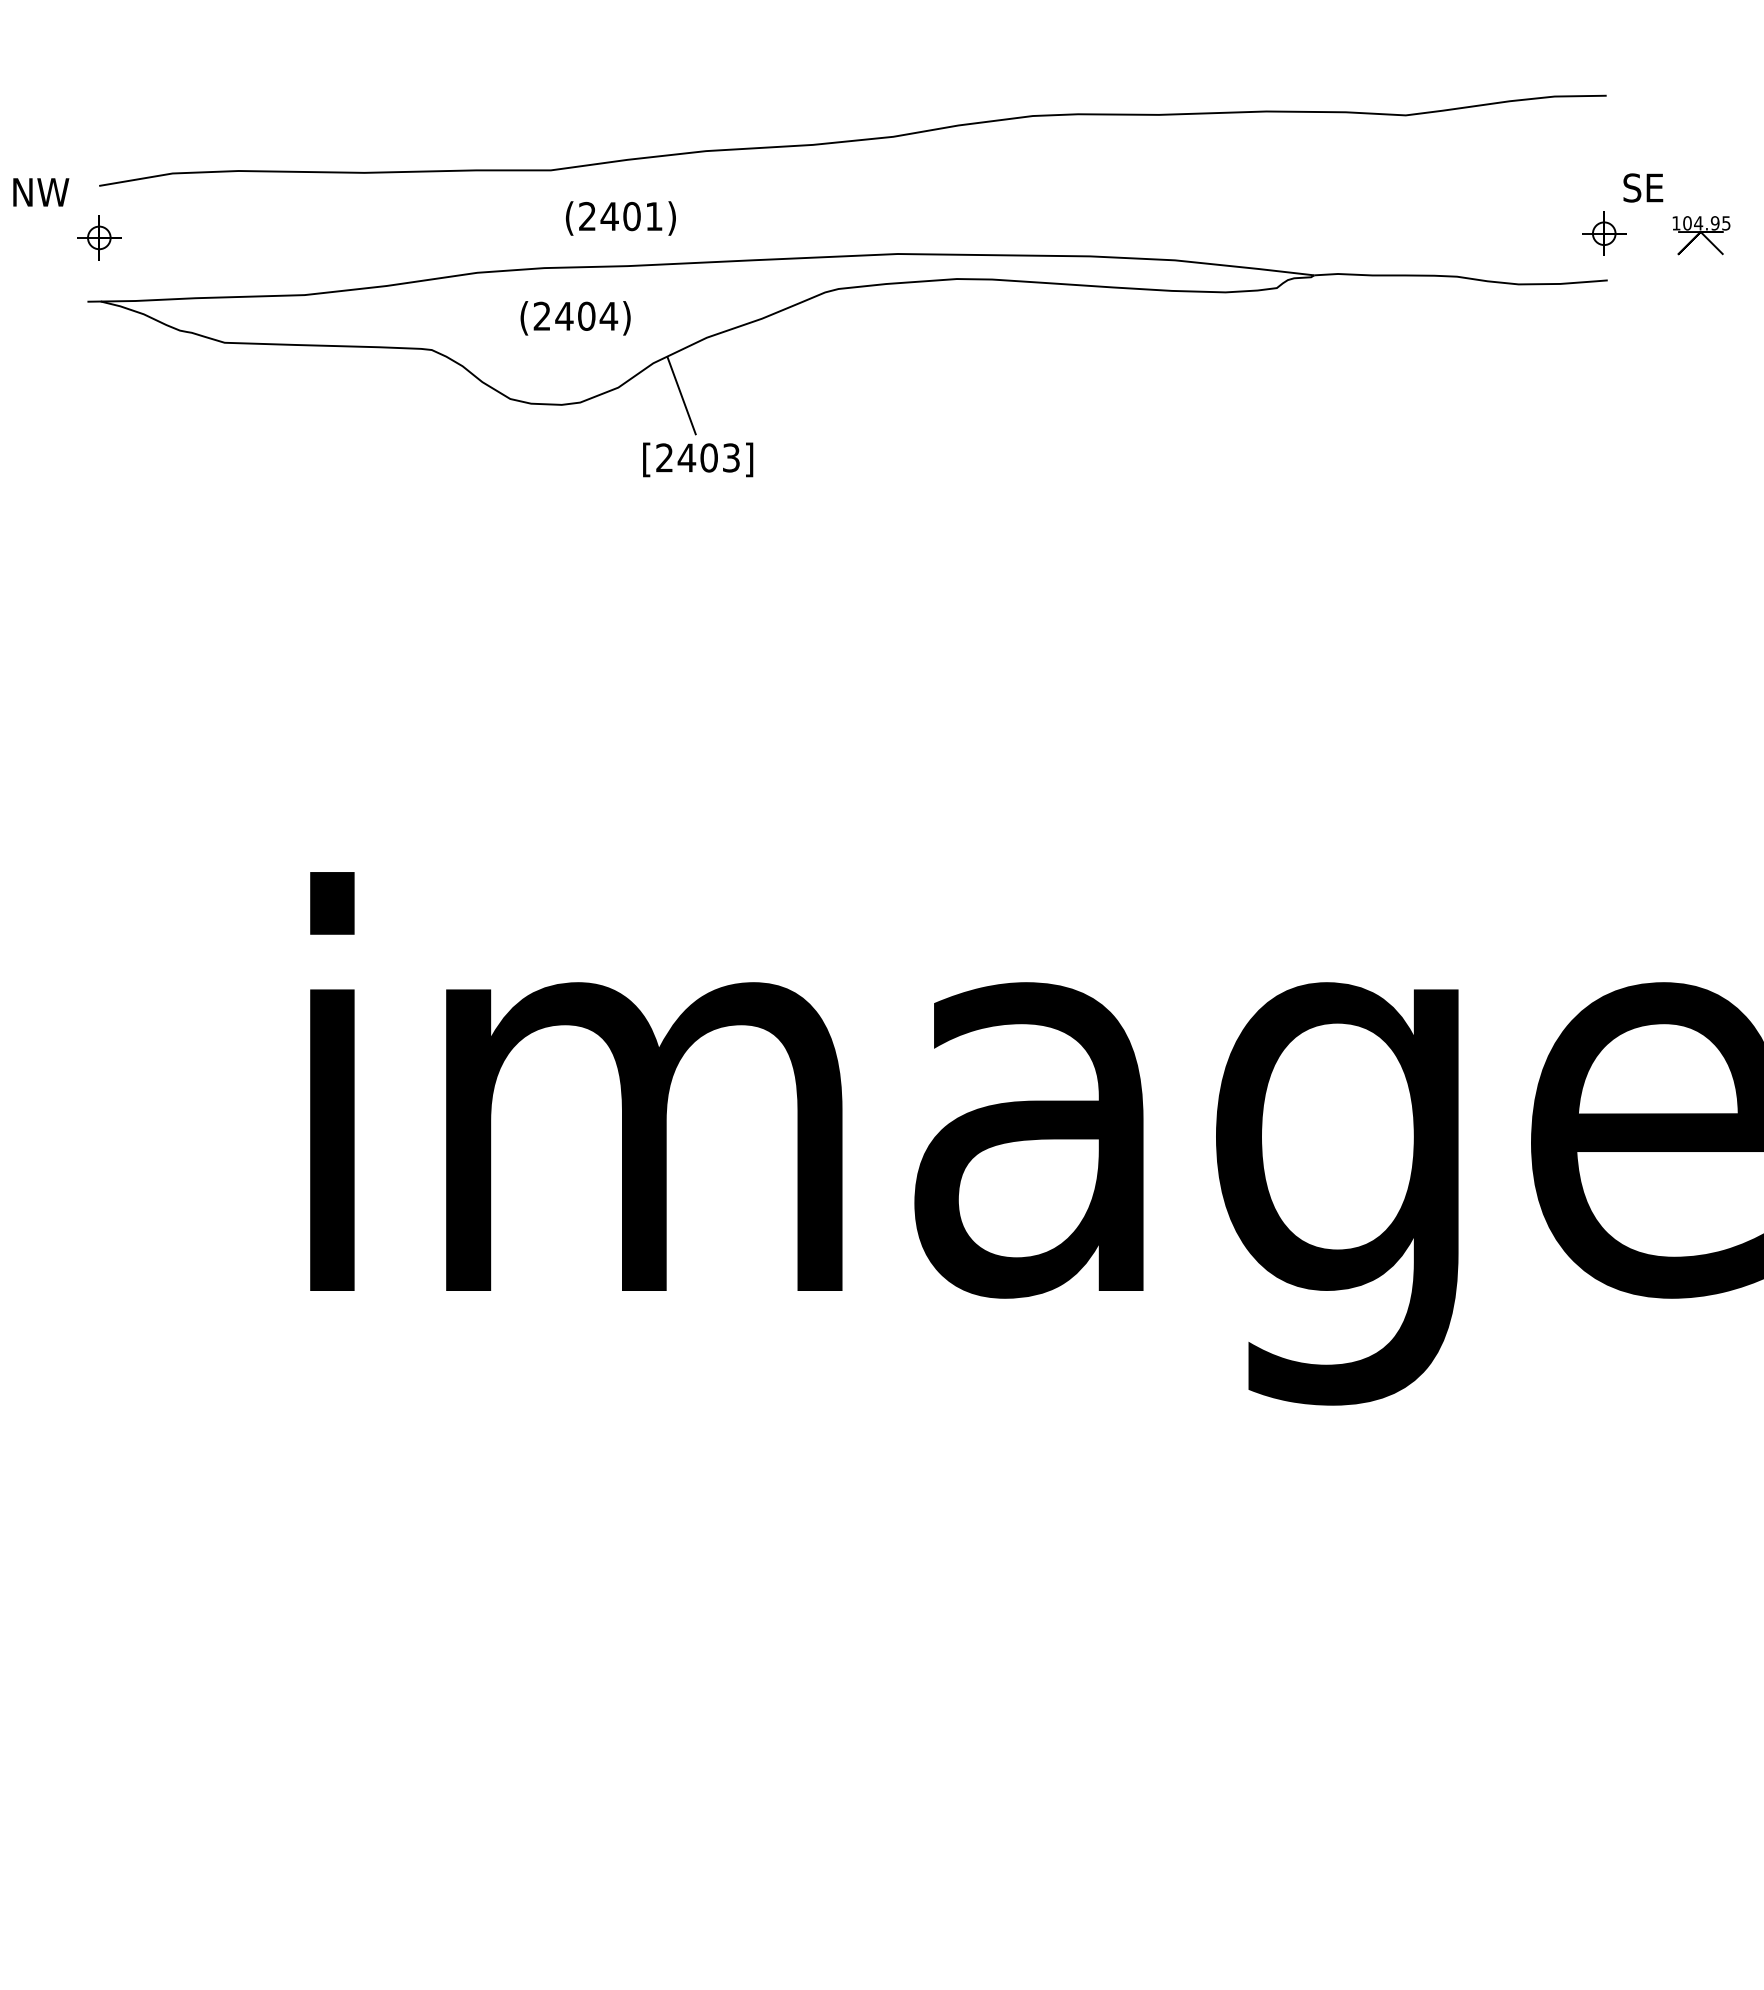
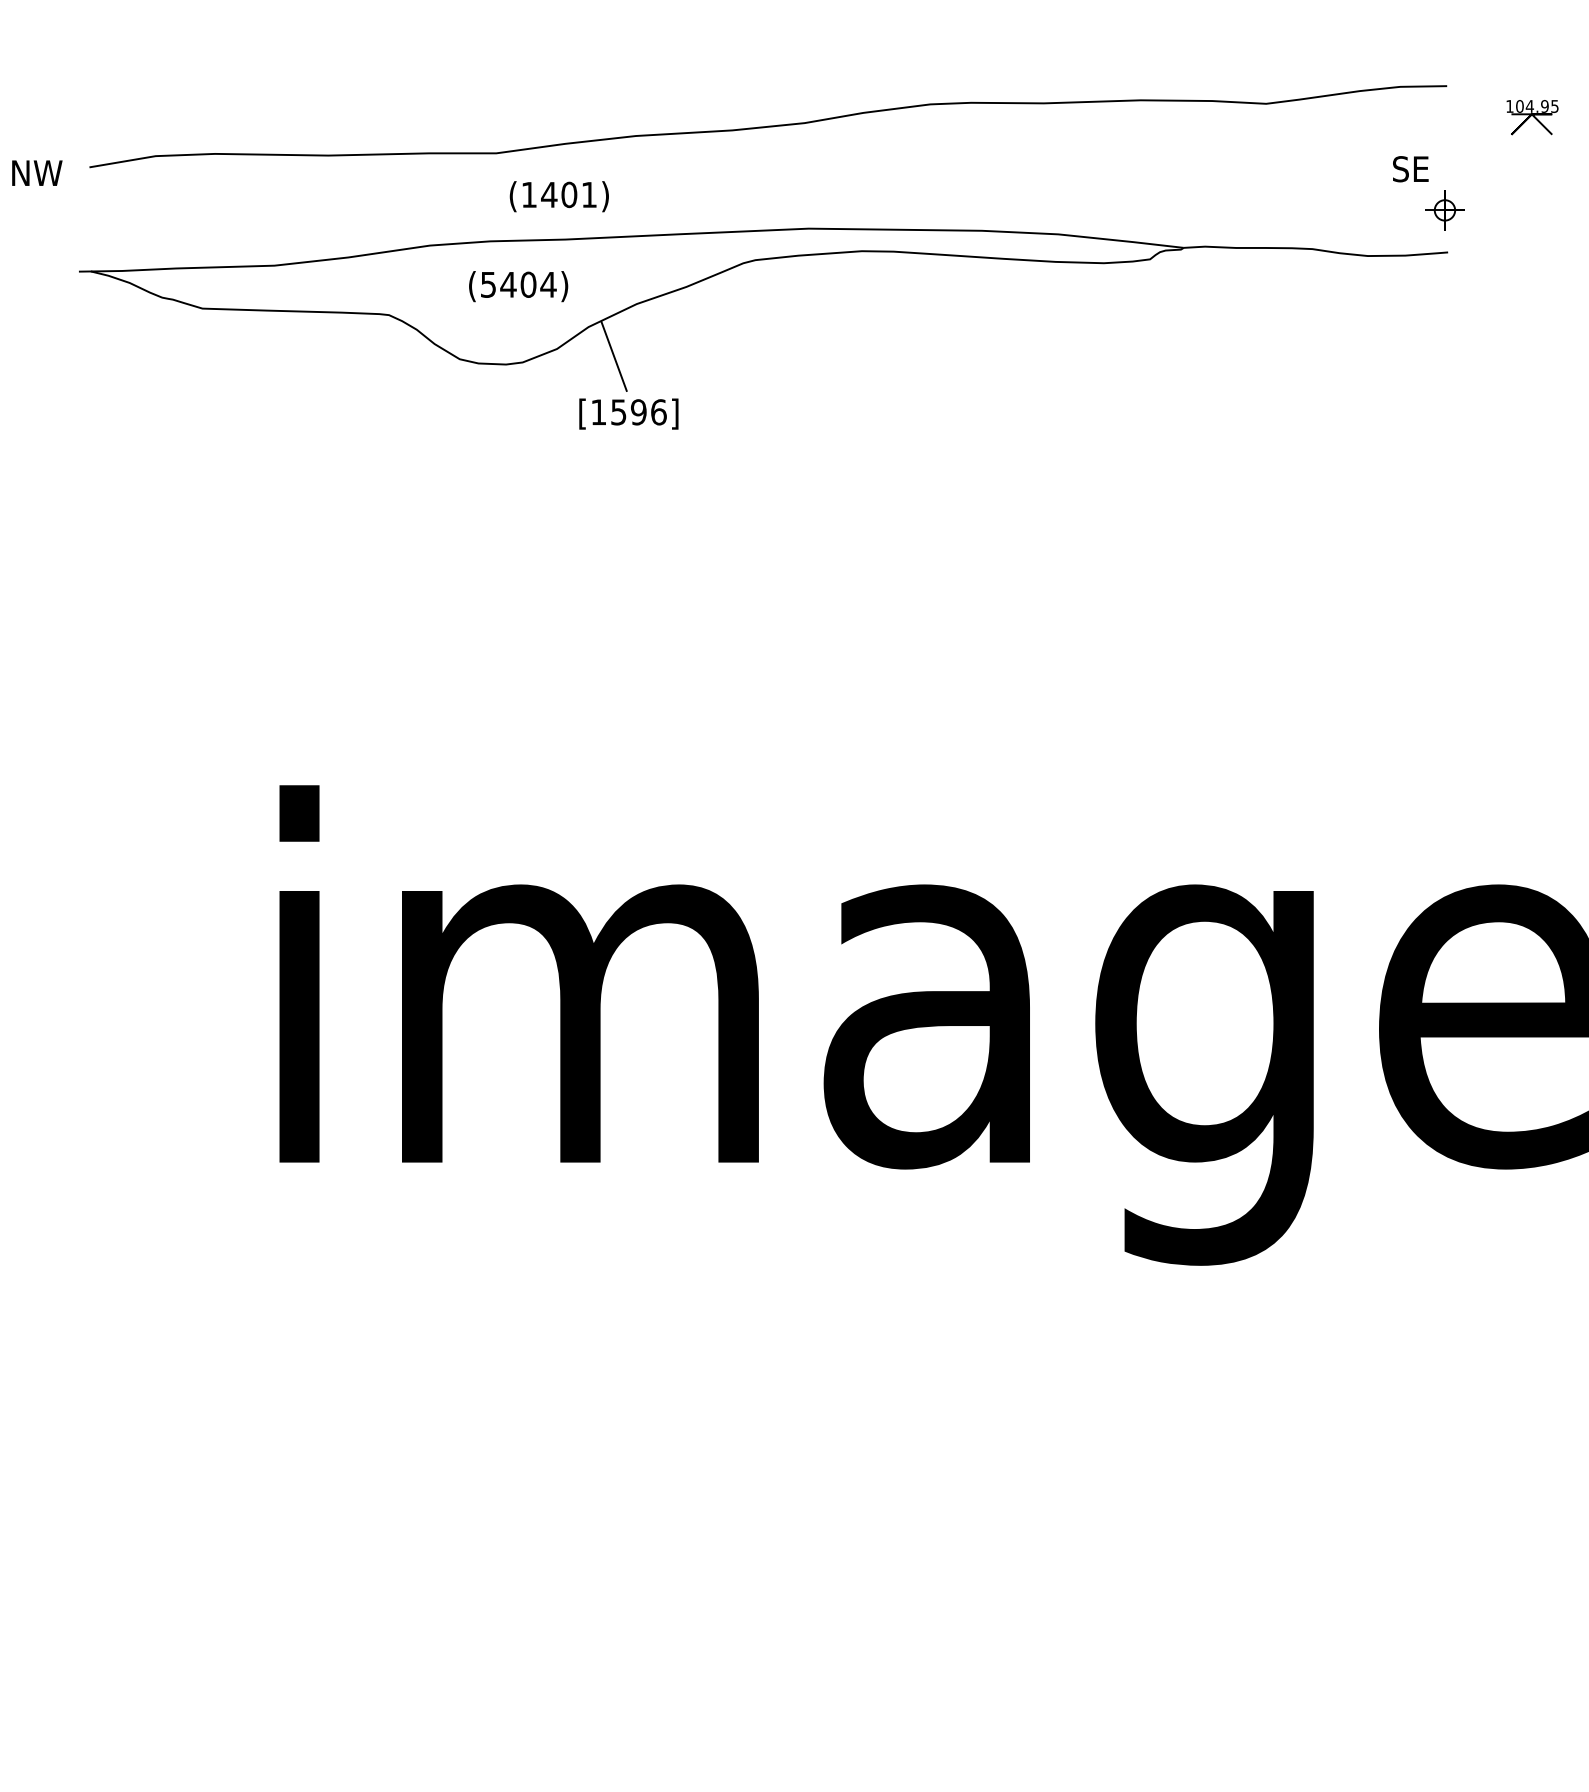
text: (1643, 187) -> (1410, 168), moved
text: (587, 215) -> (529, 193), (2401) -> (1401)
part: (1701, 235) -> (1532, 117), moved
part: (99, 237) -> (89, 213), removed
text: (541, 315) -> (487, 284), (2404) -> (5404)
text: (698, 457) -> (629, 411), [2403] -> [1596]

